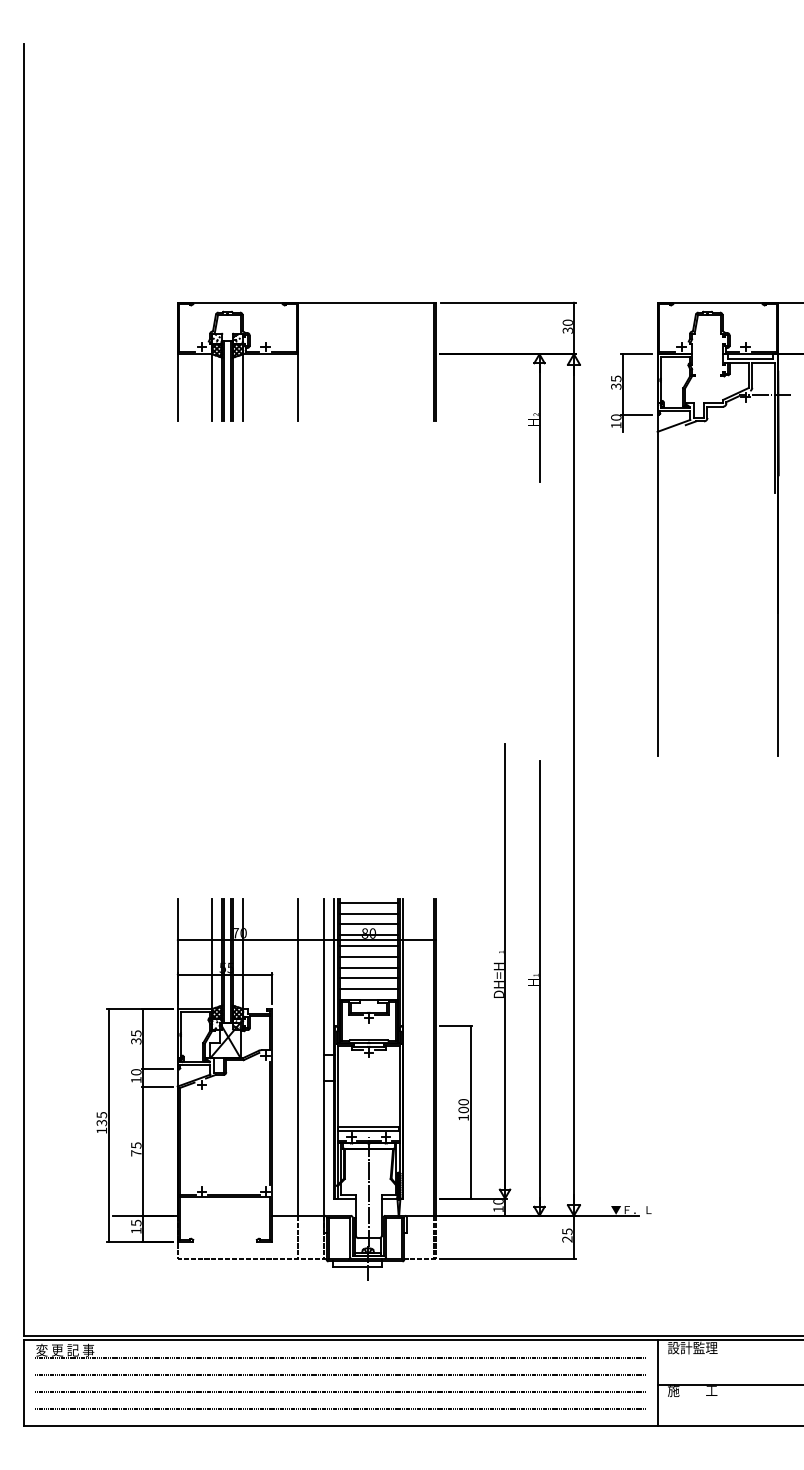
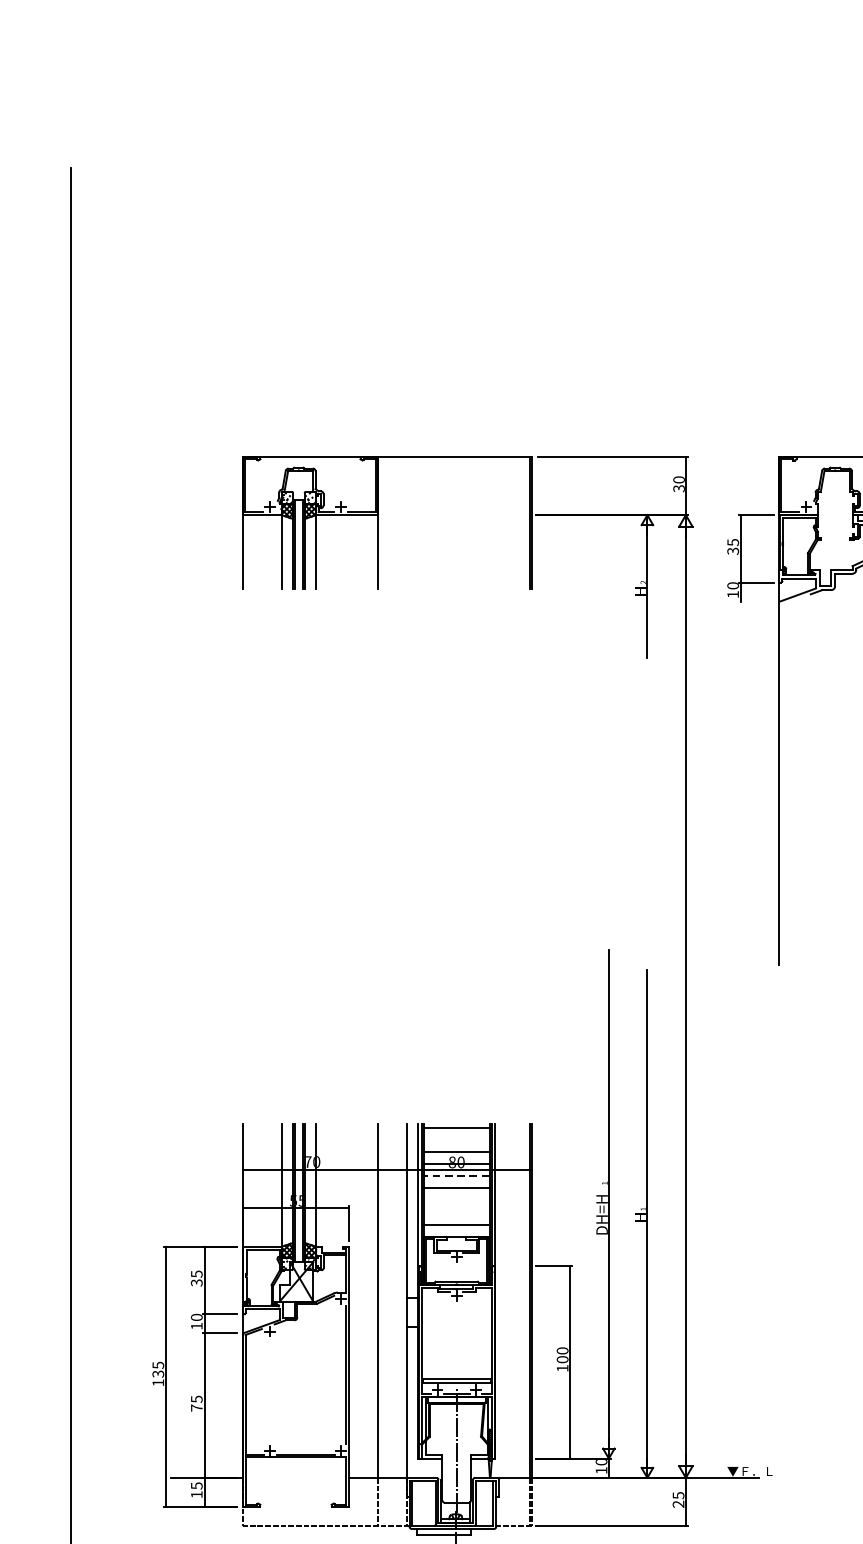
line: (368, 913) -> (456, 1140), removed
line: (368, 946) -> (456, 1176), solid -> dashed
line: (368, 967) -> (456, 1200), removed
line: (368, 978) -> (456, 1212), removed

